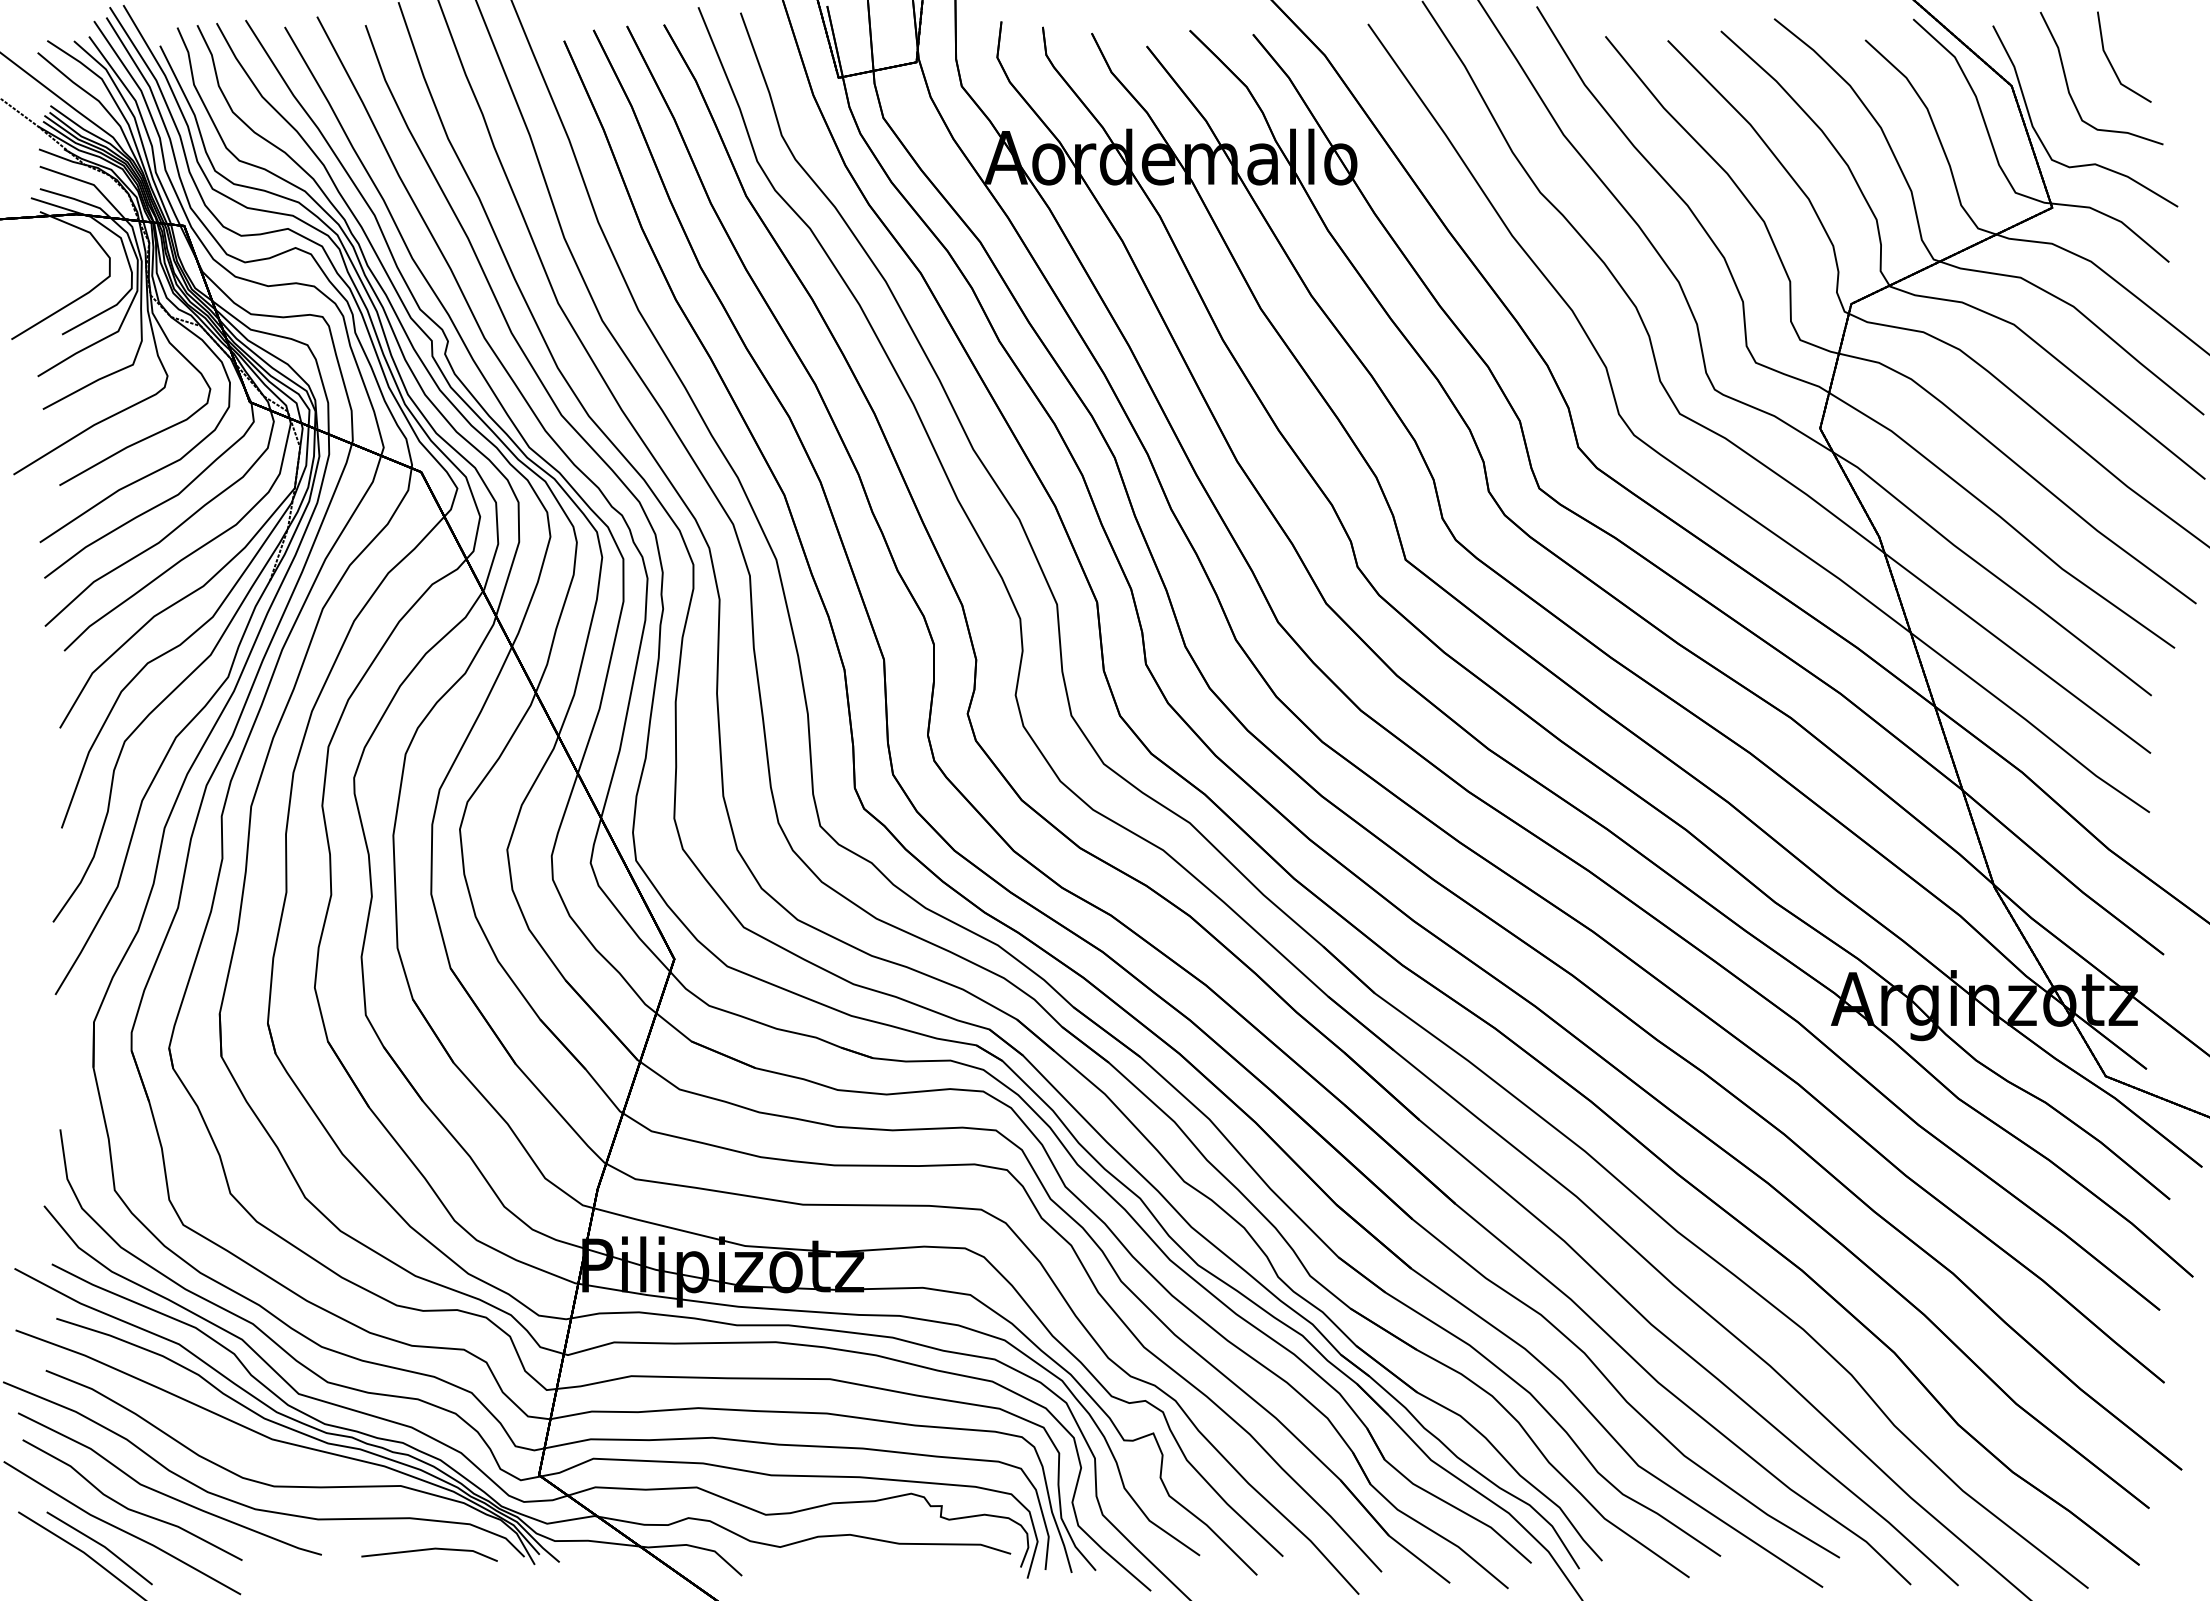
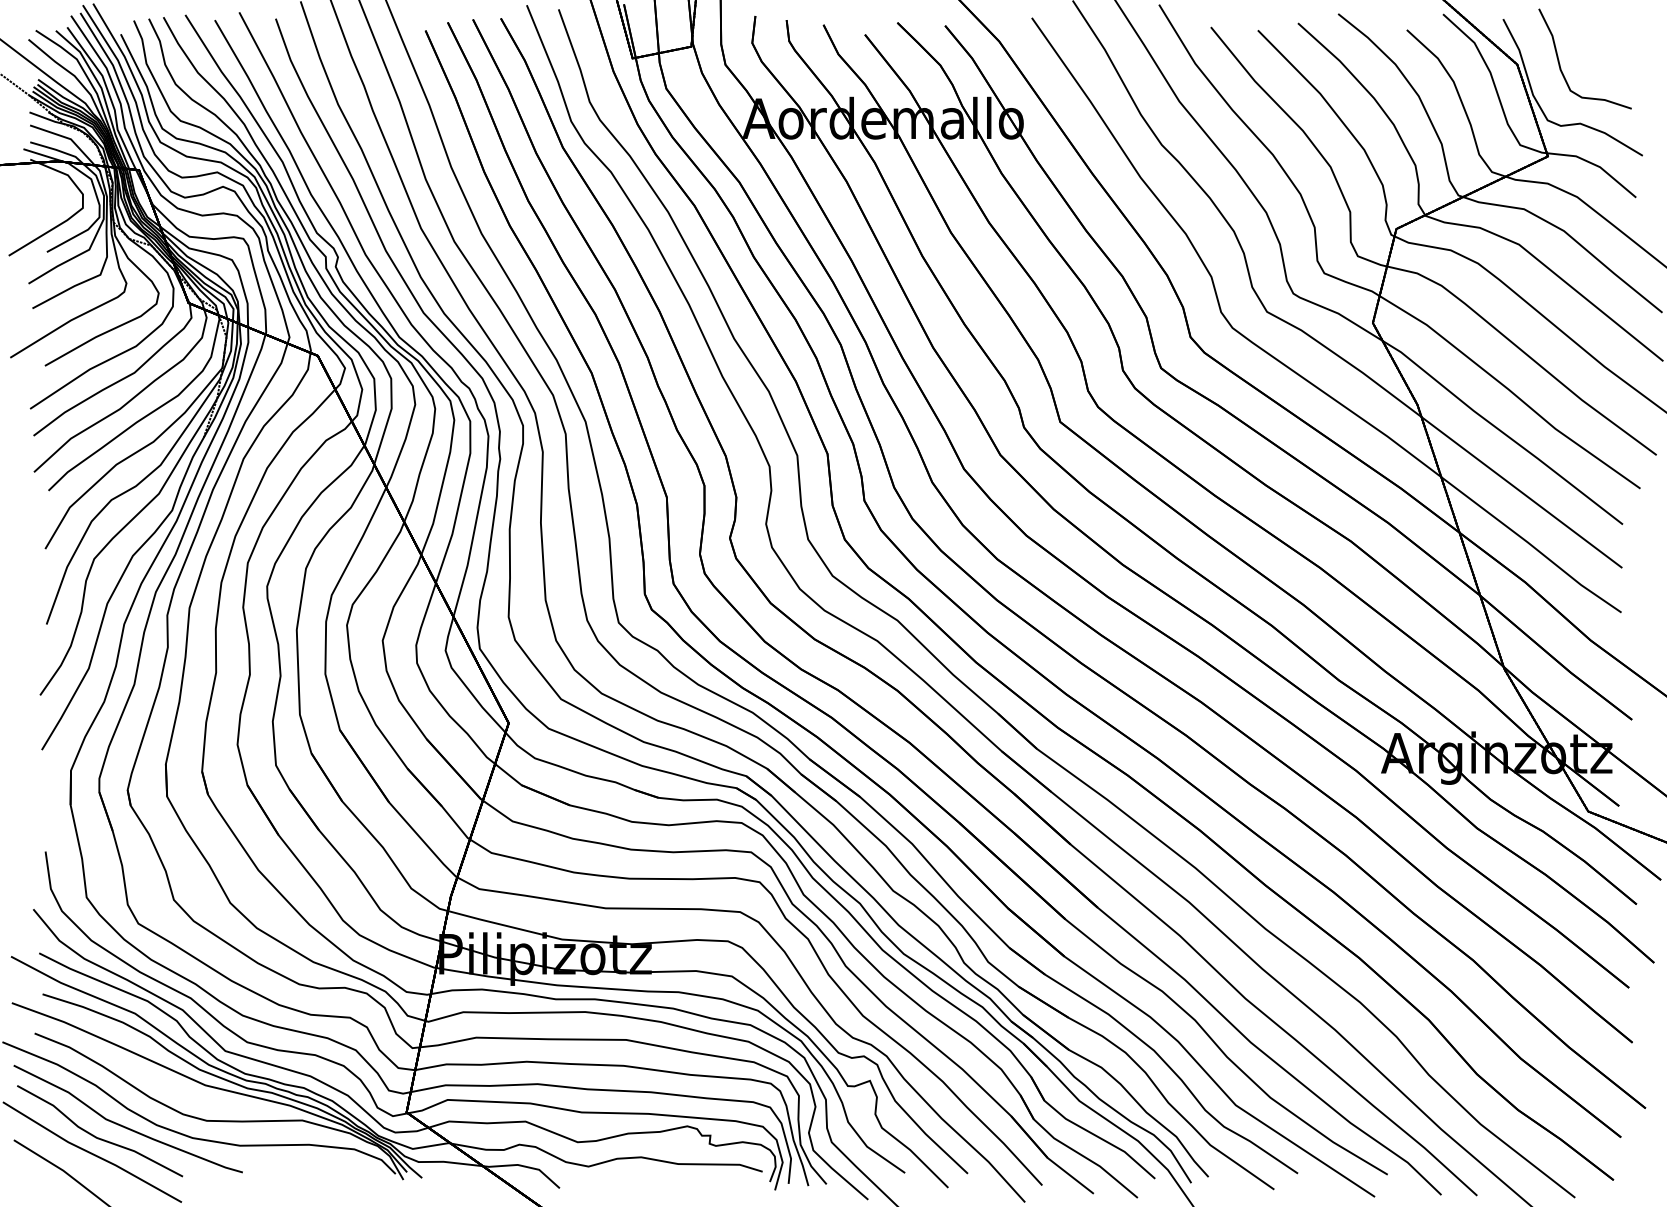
line: (2111, 63) -> (1592, 47), removed
line: (101, 1546) -> (76, 1166), removed
line: (429, 1550) -> (324, 1169), removed

